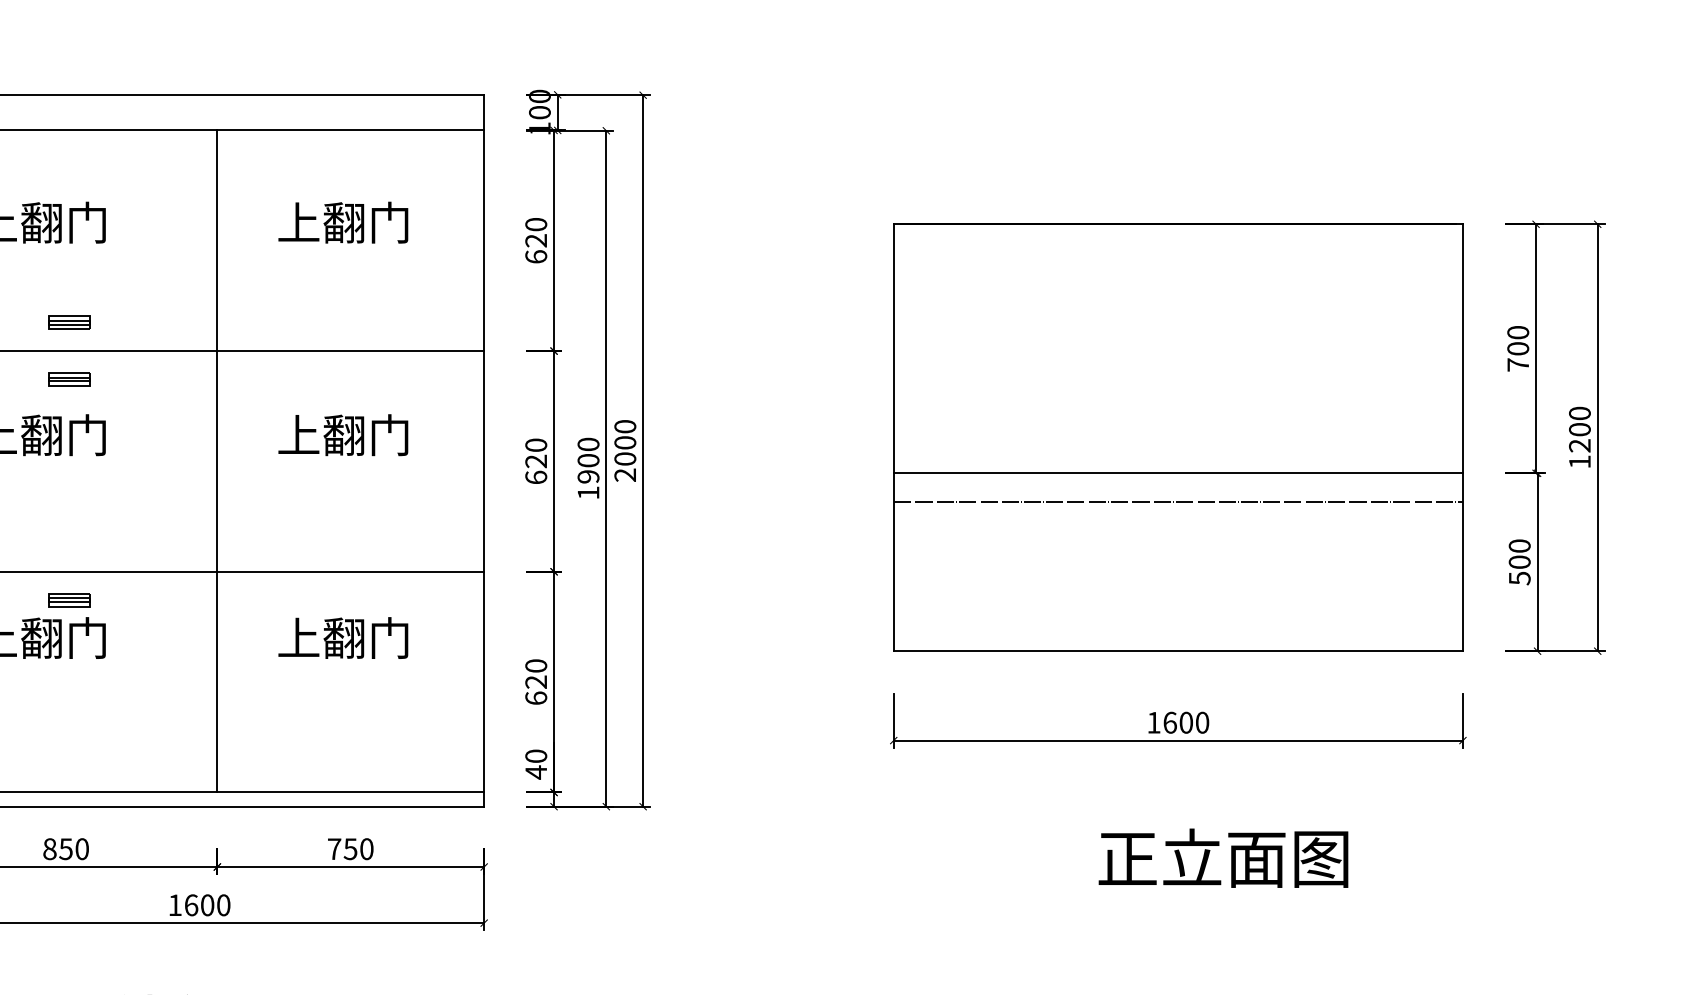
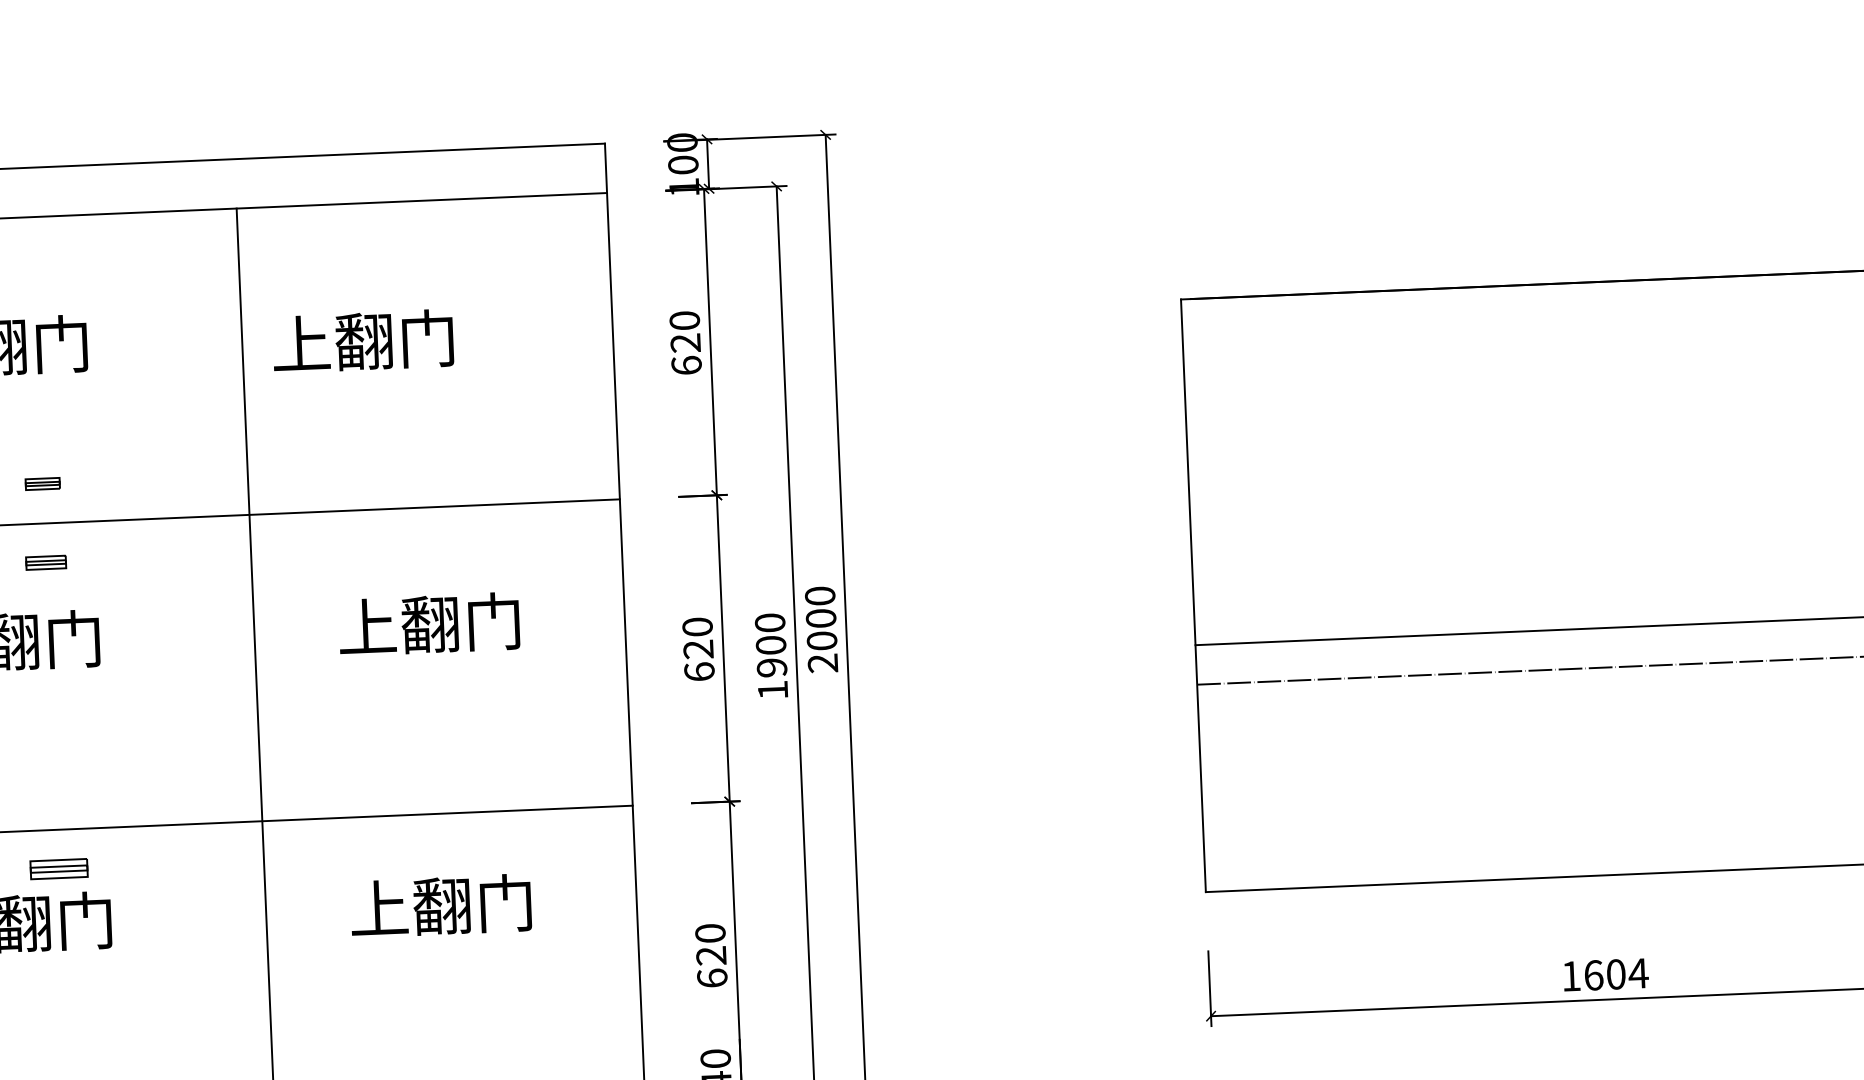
text: (343, 222) -> (363, 340), moved
part: (69, 322) -> (42, 483), size x0.6
part: (69, 379) -> (45, 562), size x0.7
text: (1202, 722) -> (1638, 973), 1600 -> 1604

